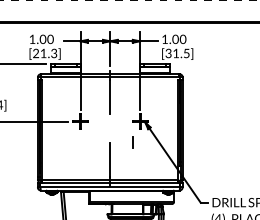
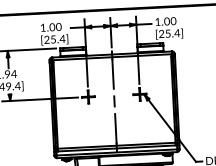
text: (48, 53) -> (57, 39), [21.3] -> [25.4]
text: (177, 53) -> (169, 33), [31.5] -> [25.4]
line: (132, 142) -> (113, 101), moved

